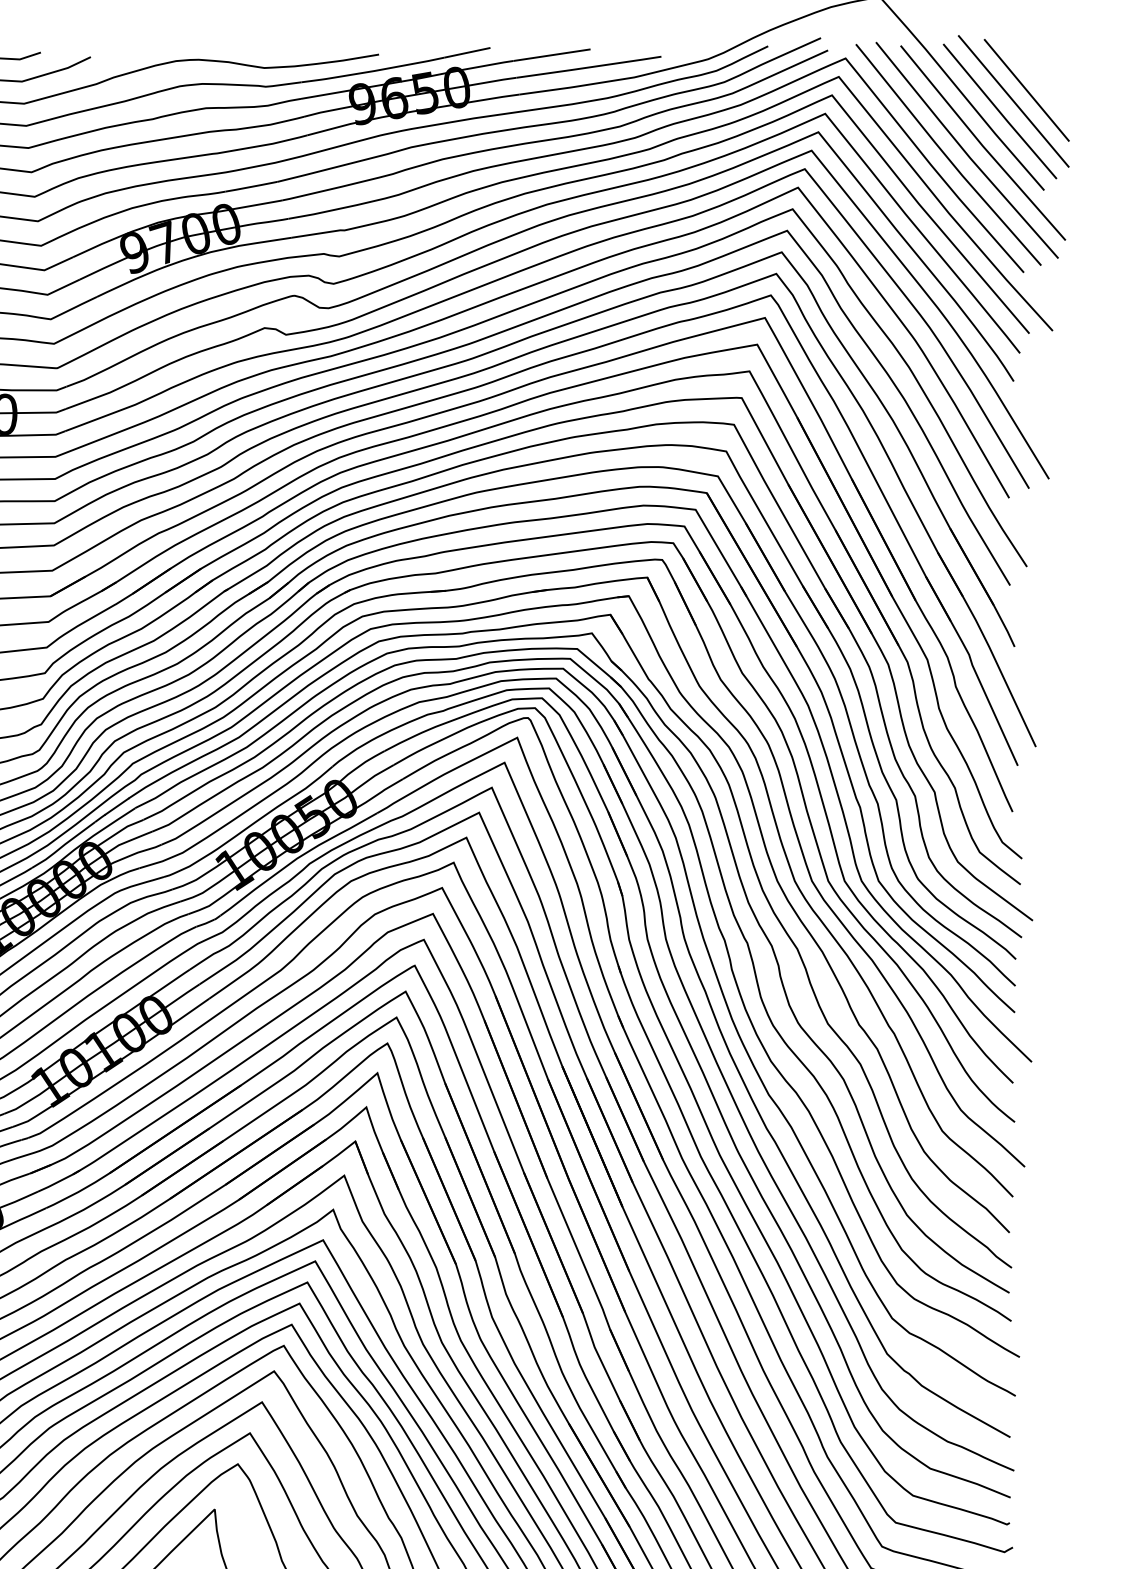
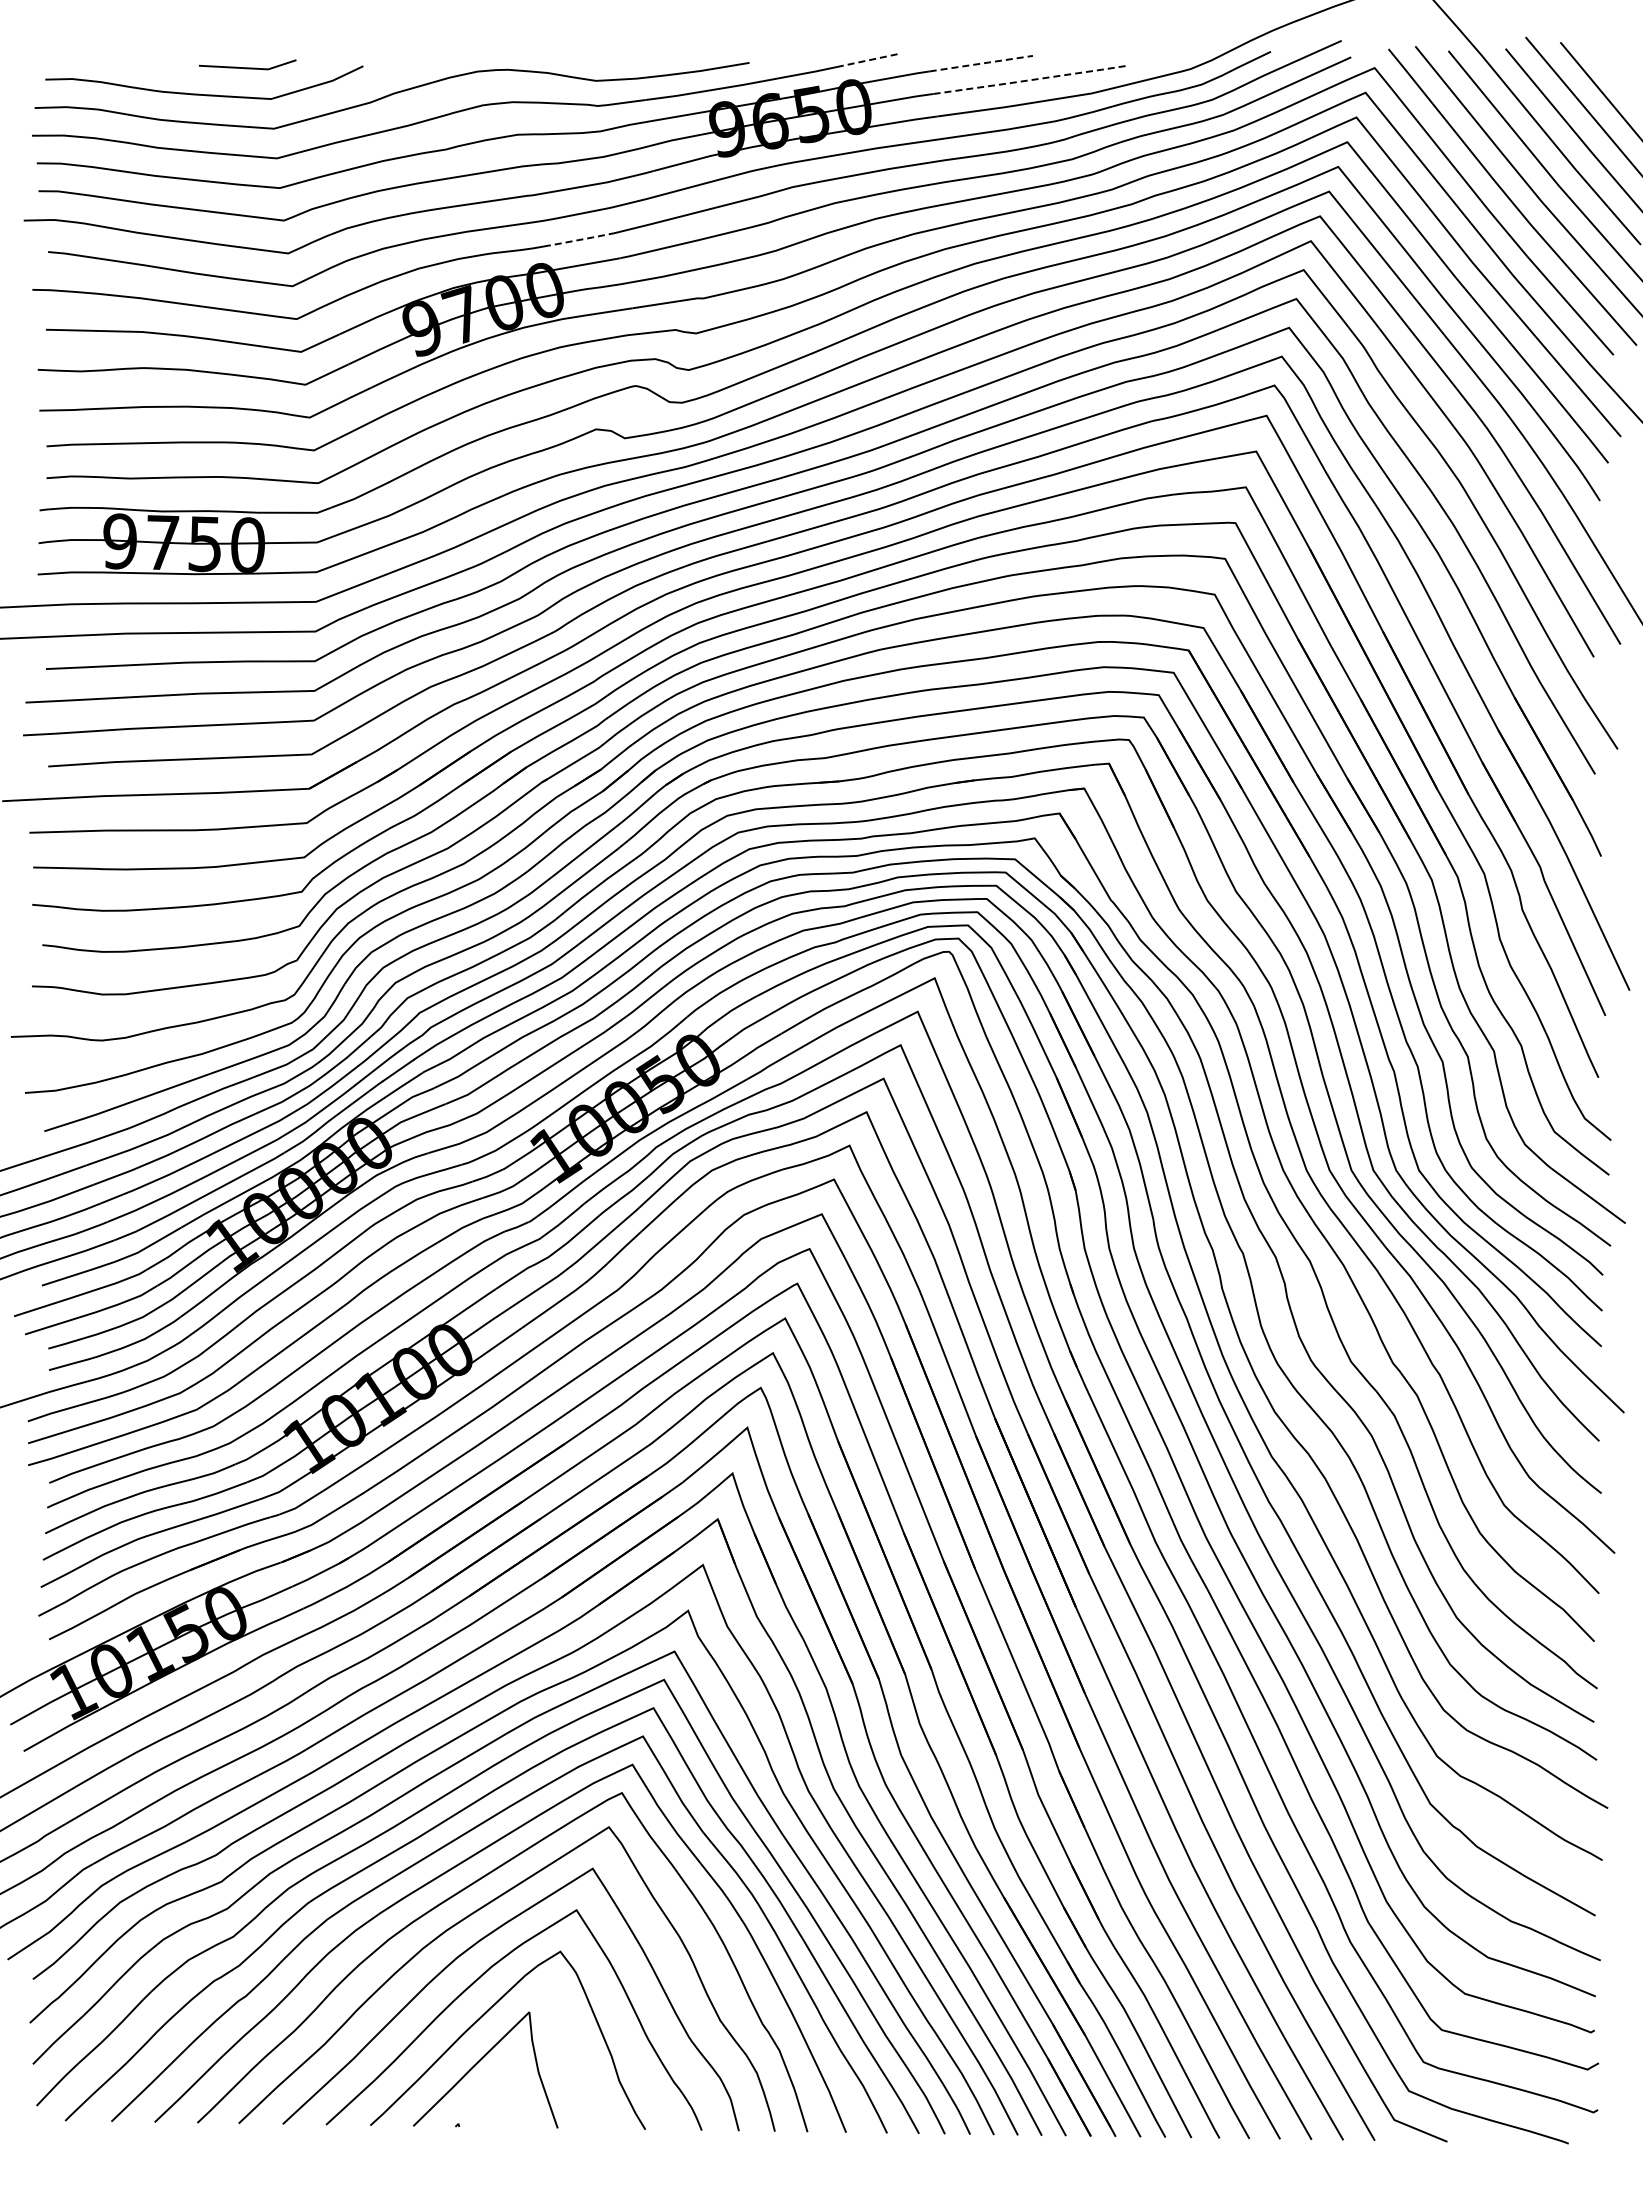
line: (467, 52) -> (867, 60), solid -> dashed
line: (552, 55) -> (981, 63), solid -> dashed
line: (589, 67) -> (1031, 80), solid -> dashed
line: (251, 187) -> (578, 240), solid -> dashed

